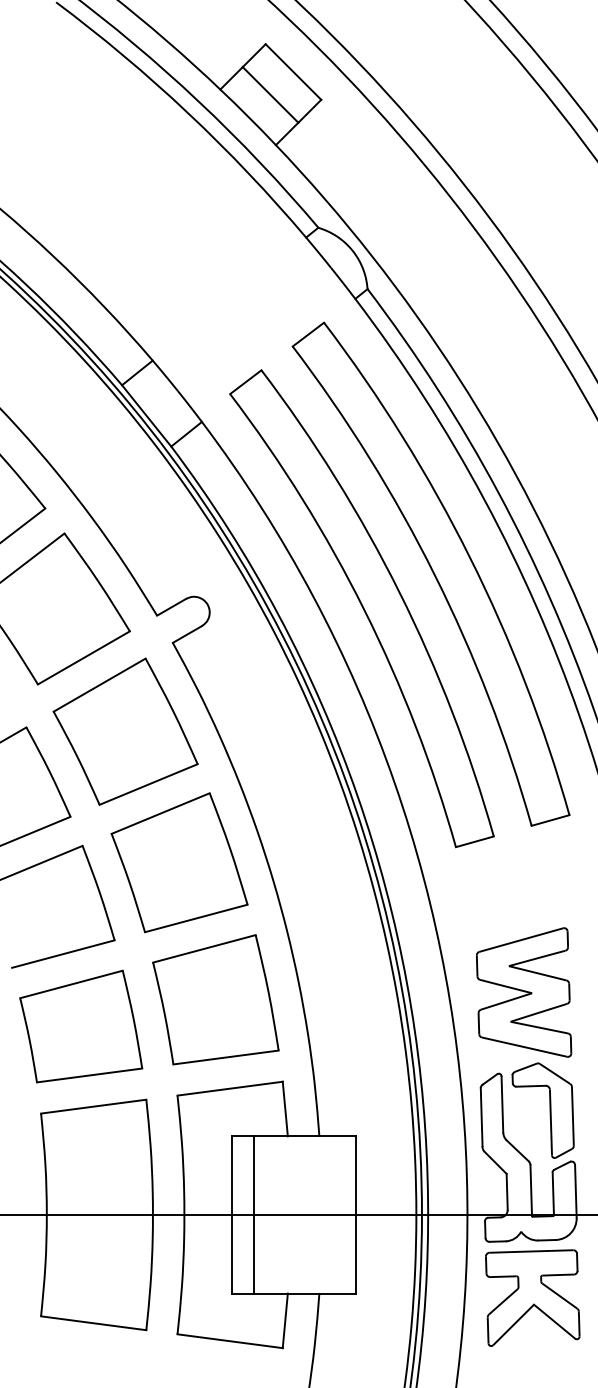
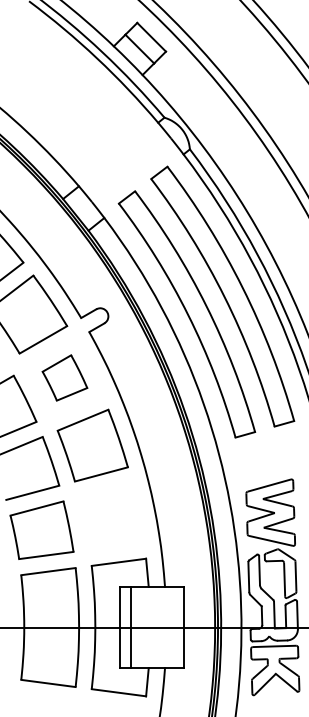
part: (124, 730) -> (64, 377), size x0.6
part: (215, 999) -> (111, 516), removed

